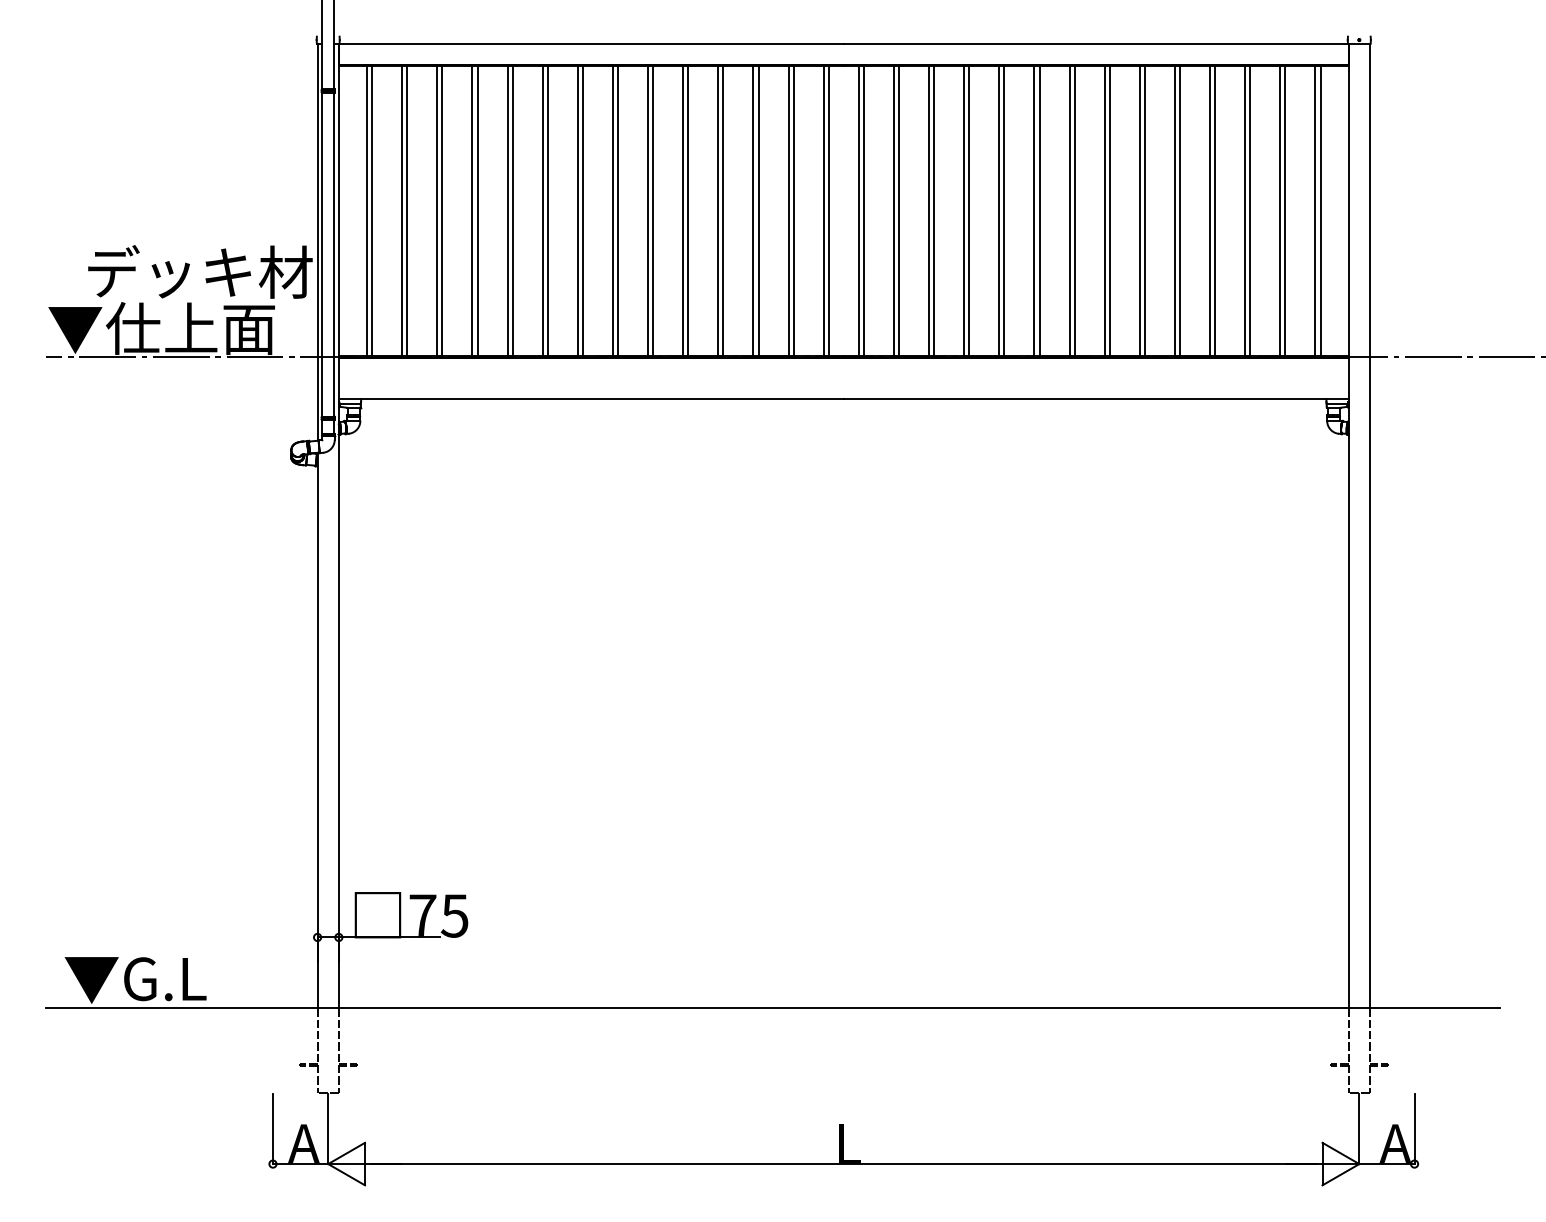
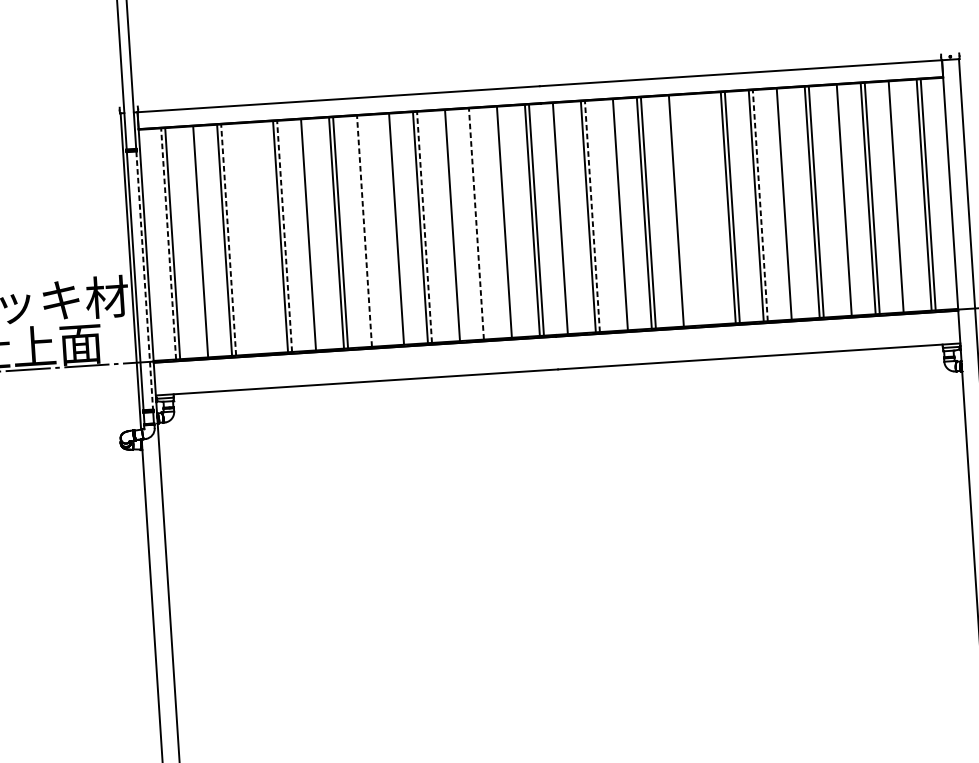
line: (367, 210) -> (168, 243), solid -> dashed
line: (402, 210) -> (196, 241), removed
line: (442, 210) -> (228, 239), solid -> dashed
line: (472, 210) -> (252, 238), removed
line: (477, 210) -> (256, 237), removed
line: (512, 210) -> (284, 236), solid -> dashed
line: (547, 210) -> (312, 234), removed
line: (612, 210) -> (364, 230), solid -> dashed
line: (618, 210) -> (368, 230), removed
line: (648, 210) -> (392, 229), removed
line: (688, 210) -> (424, 227), solid -> dashed
line: (718, 210) -> (448, 225), removed
line: (753, 210) -> (476, 223), solid -> dashed
line: (758, 210) -> (480, 223), removed
line: (793, 210) -> (508, 221), removed
line: (863, 210) -> (564, 218), removed
line: (899, 210) -> (592, 216), solid -> dashed
line: (929, 210) -> (616, 214), removed
line: (999, 210) -> (672, 211), removed
line: (1034, 210) -> (700, 209), removed
line: (1039, 210) -> (704, 208), removed
line: (1109, 210) -> (760, 205), solid -> dashed
line: (1144, 210) -> (787, 203), removed
line: (1210, 210) -> (840, 200), removed
line: (1285, 210) -> (900, 196), removed
line: (334, 254) -> (144, 280), solid -> dashed

